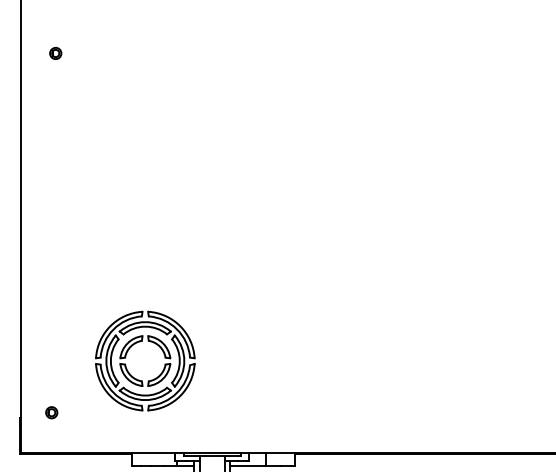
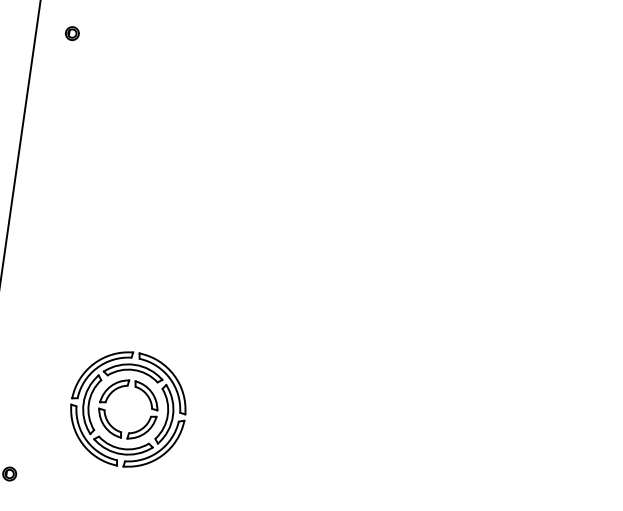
part: (55, 53) -> (72, 33), moved
part: (140, 342) -> (125, 387), moved

